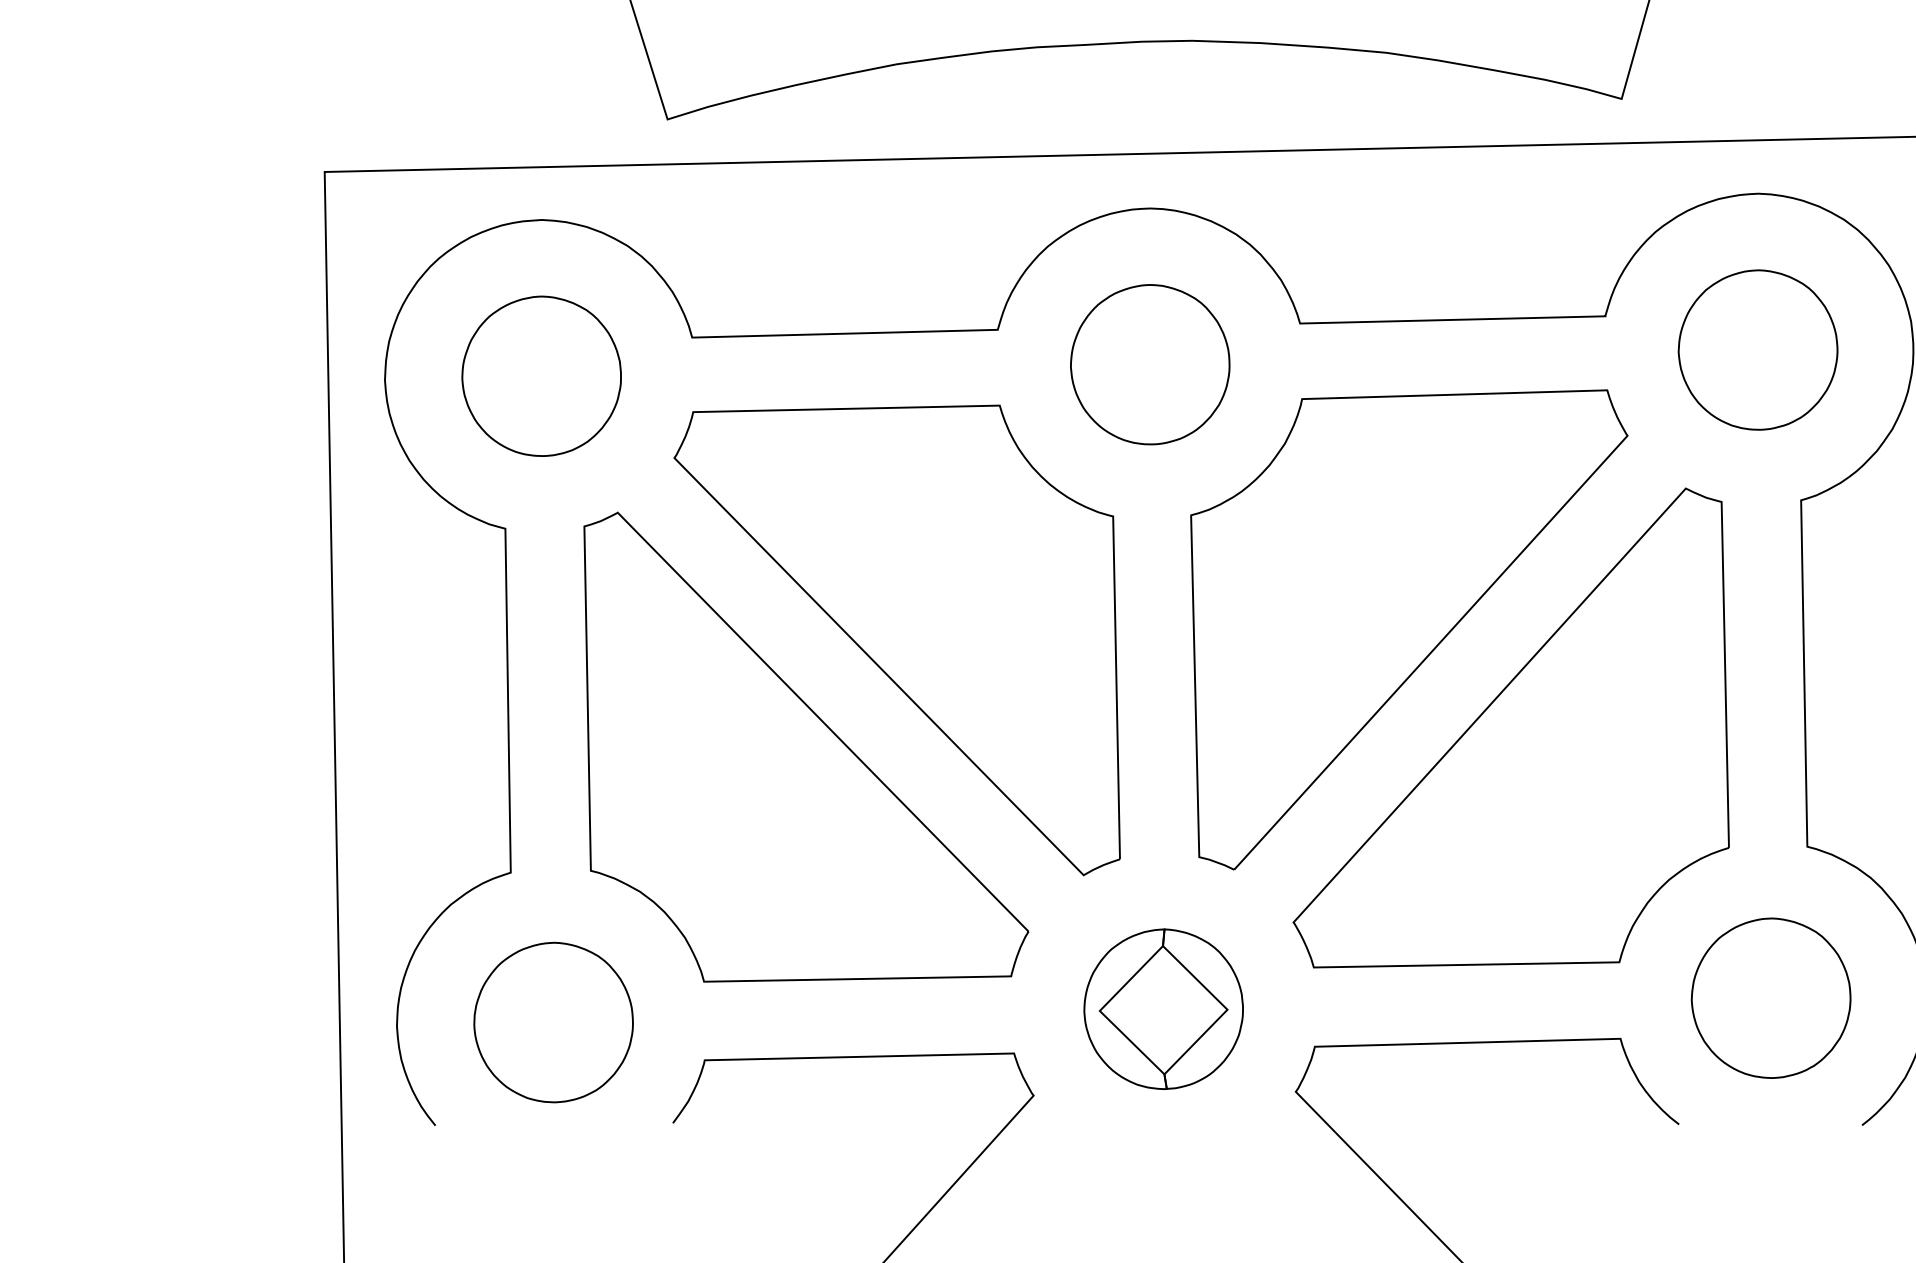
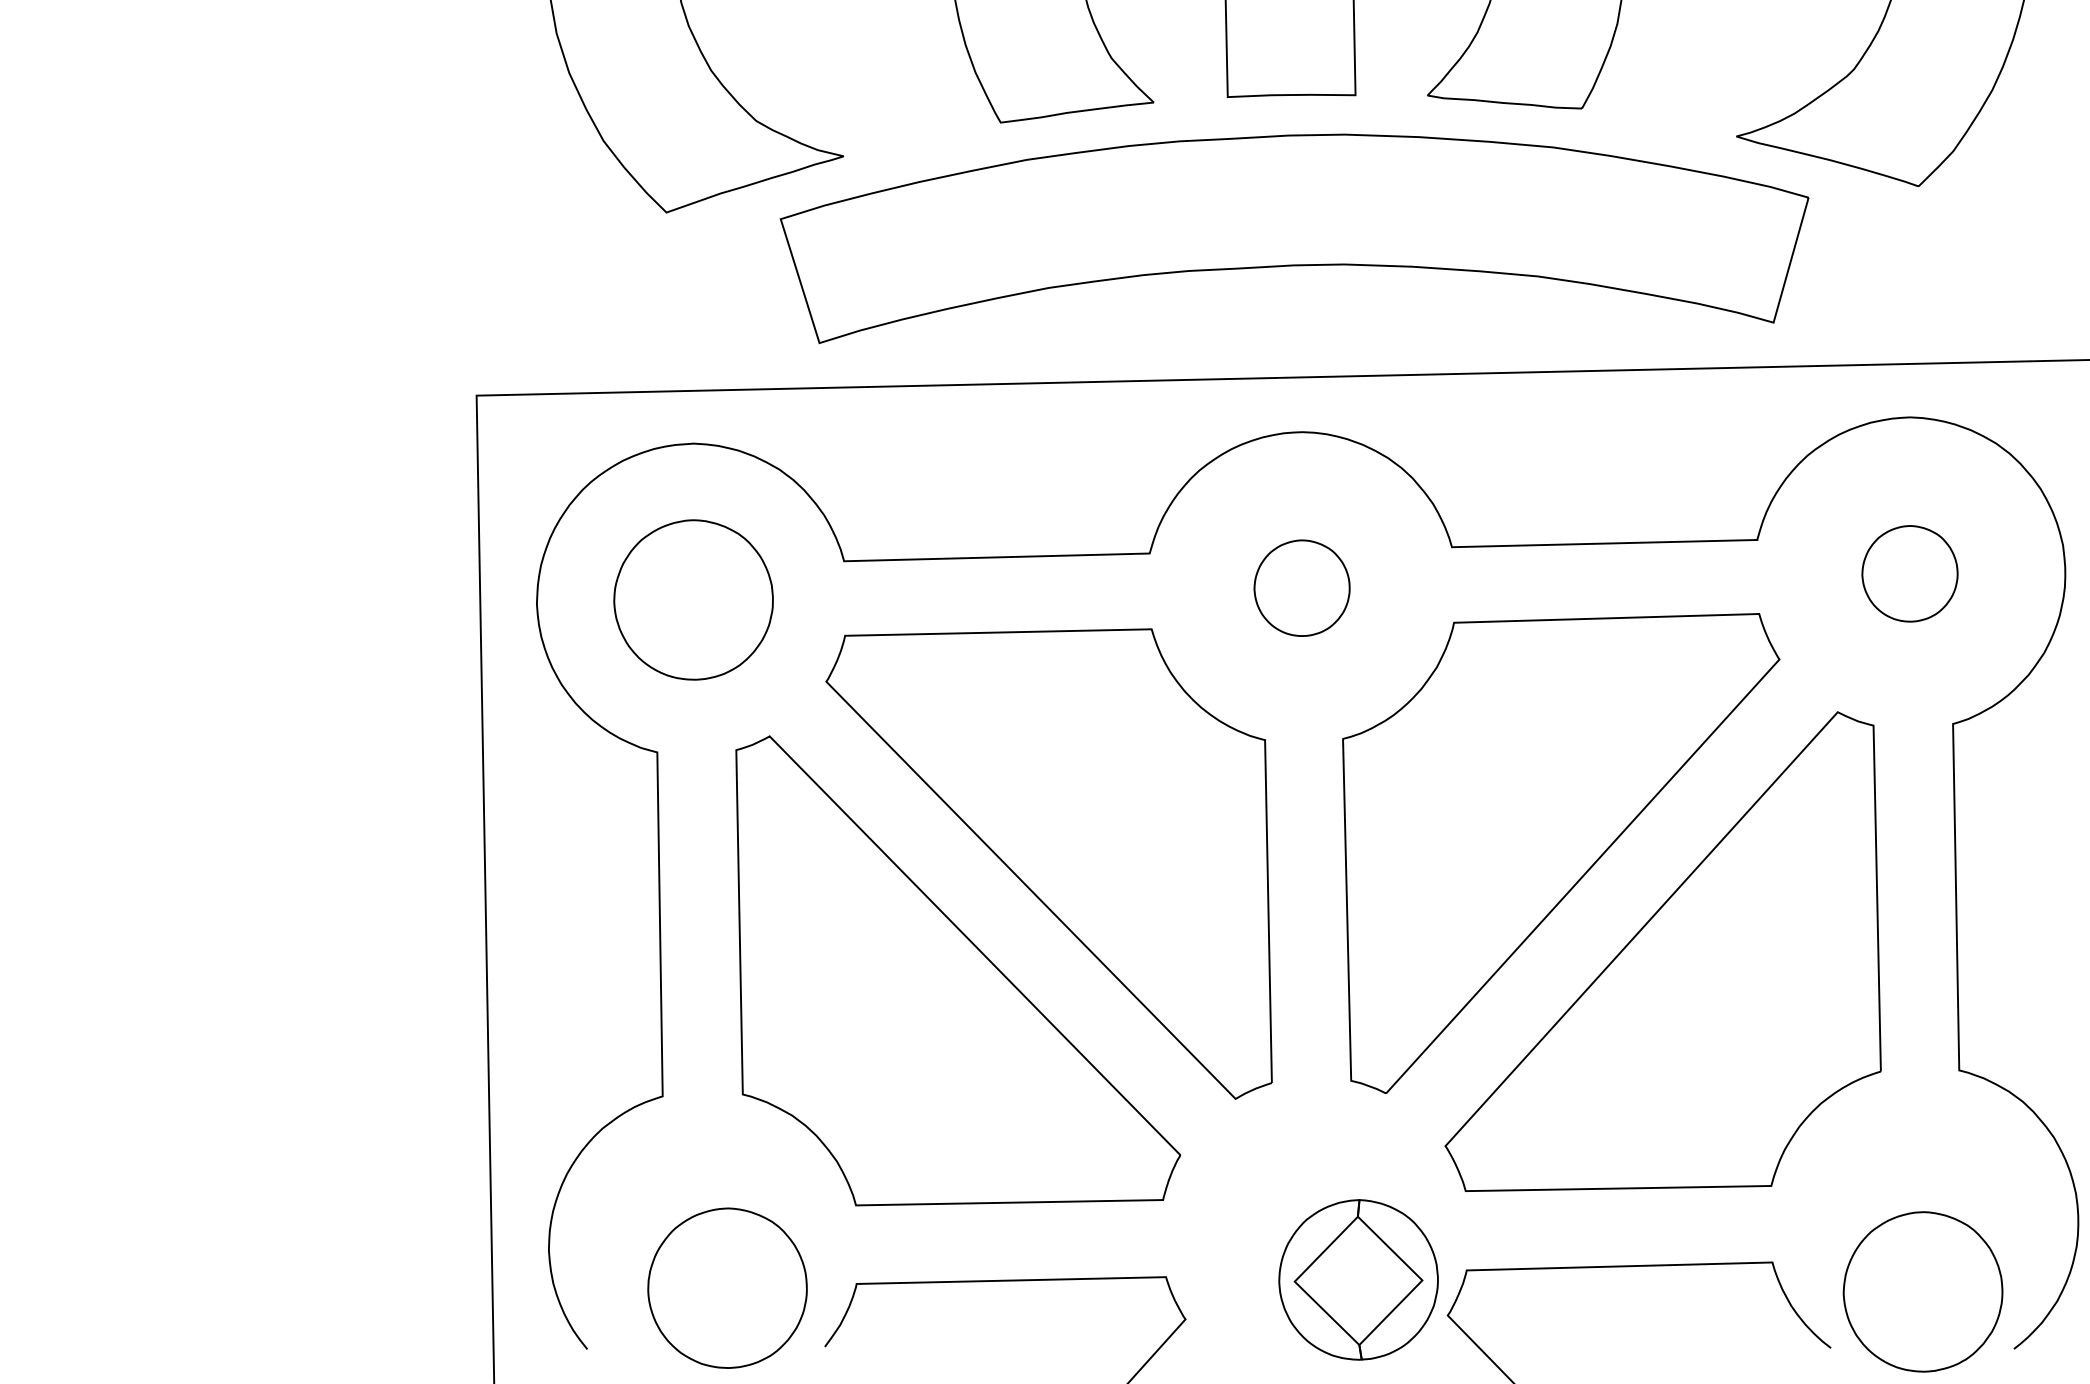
part: (1757, 349) -> (1909, 573), size x0.6
part: (1149, 363) -> (1301, 587), size x0.6
part: (1770, 997) -> (1922, 1291), moved
part: (1163, 1008) -> (1358, 1279), moved
part: (553, 1021) -> (727, 1287), moved

